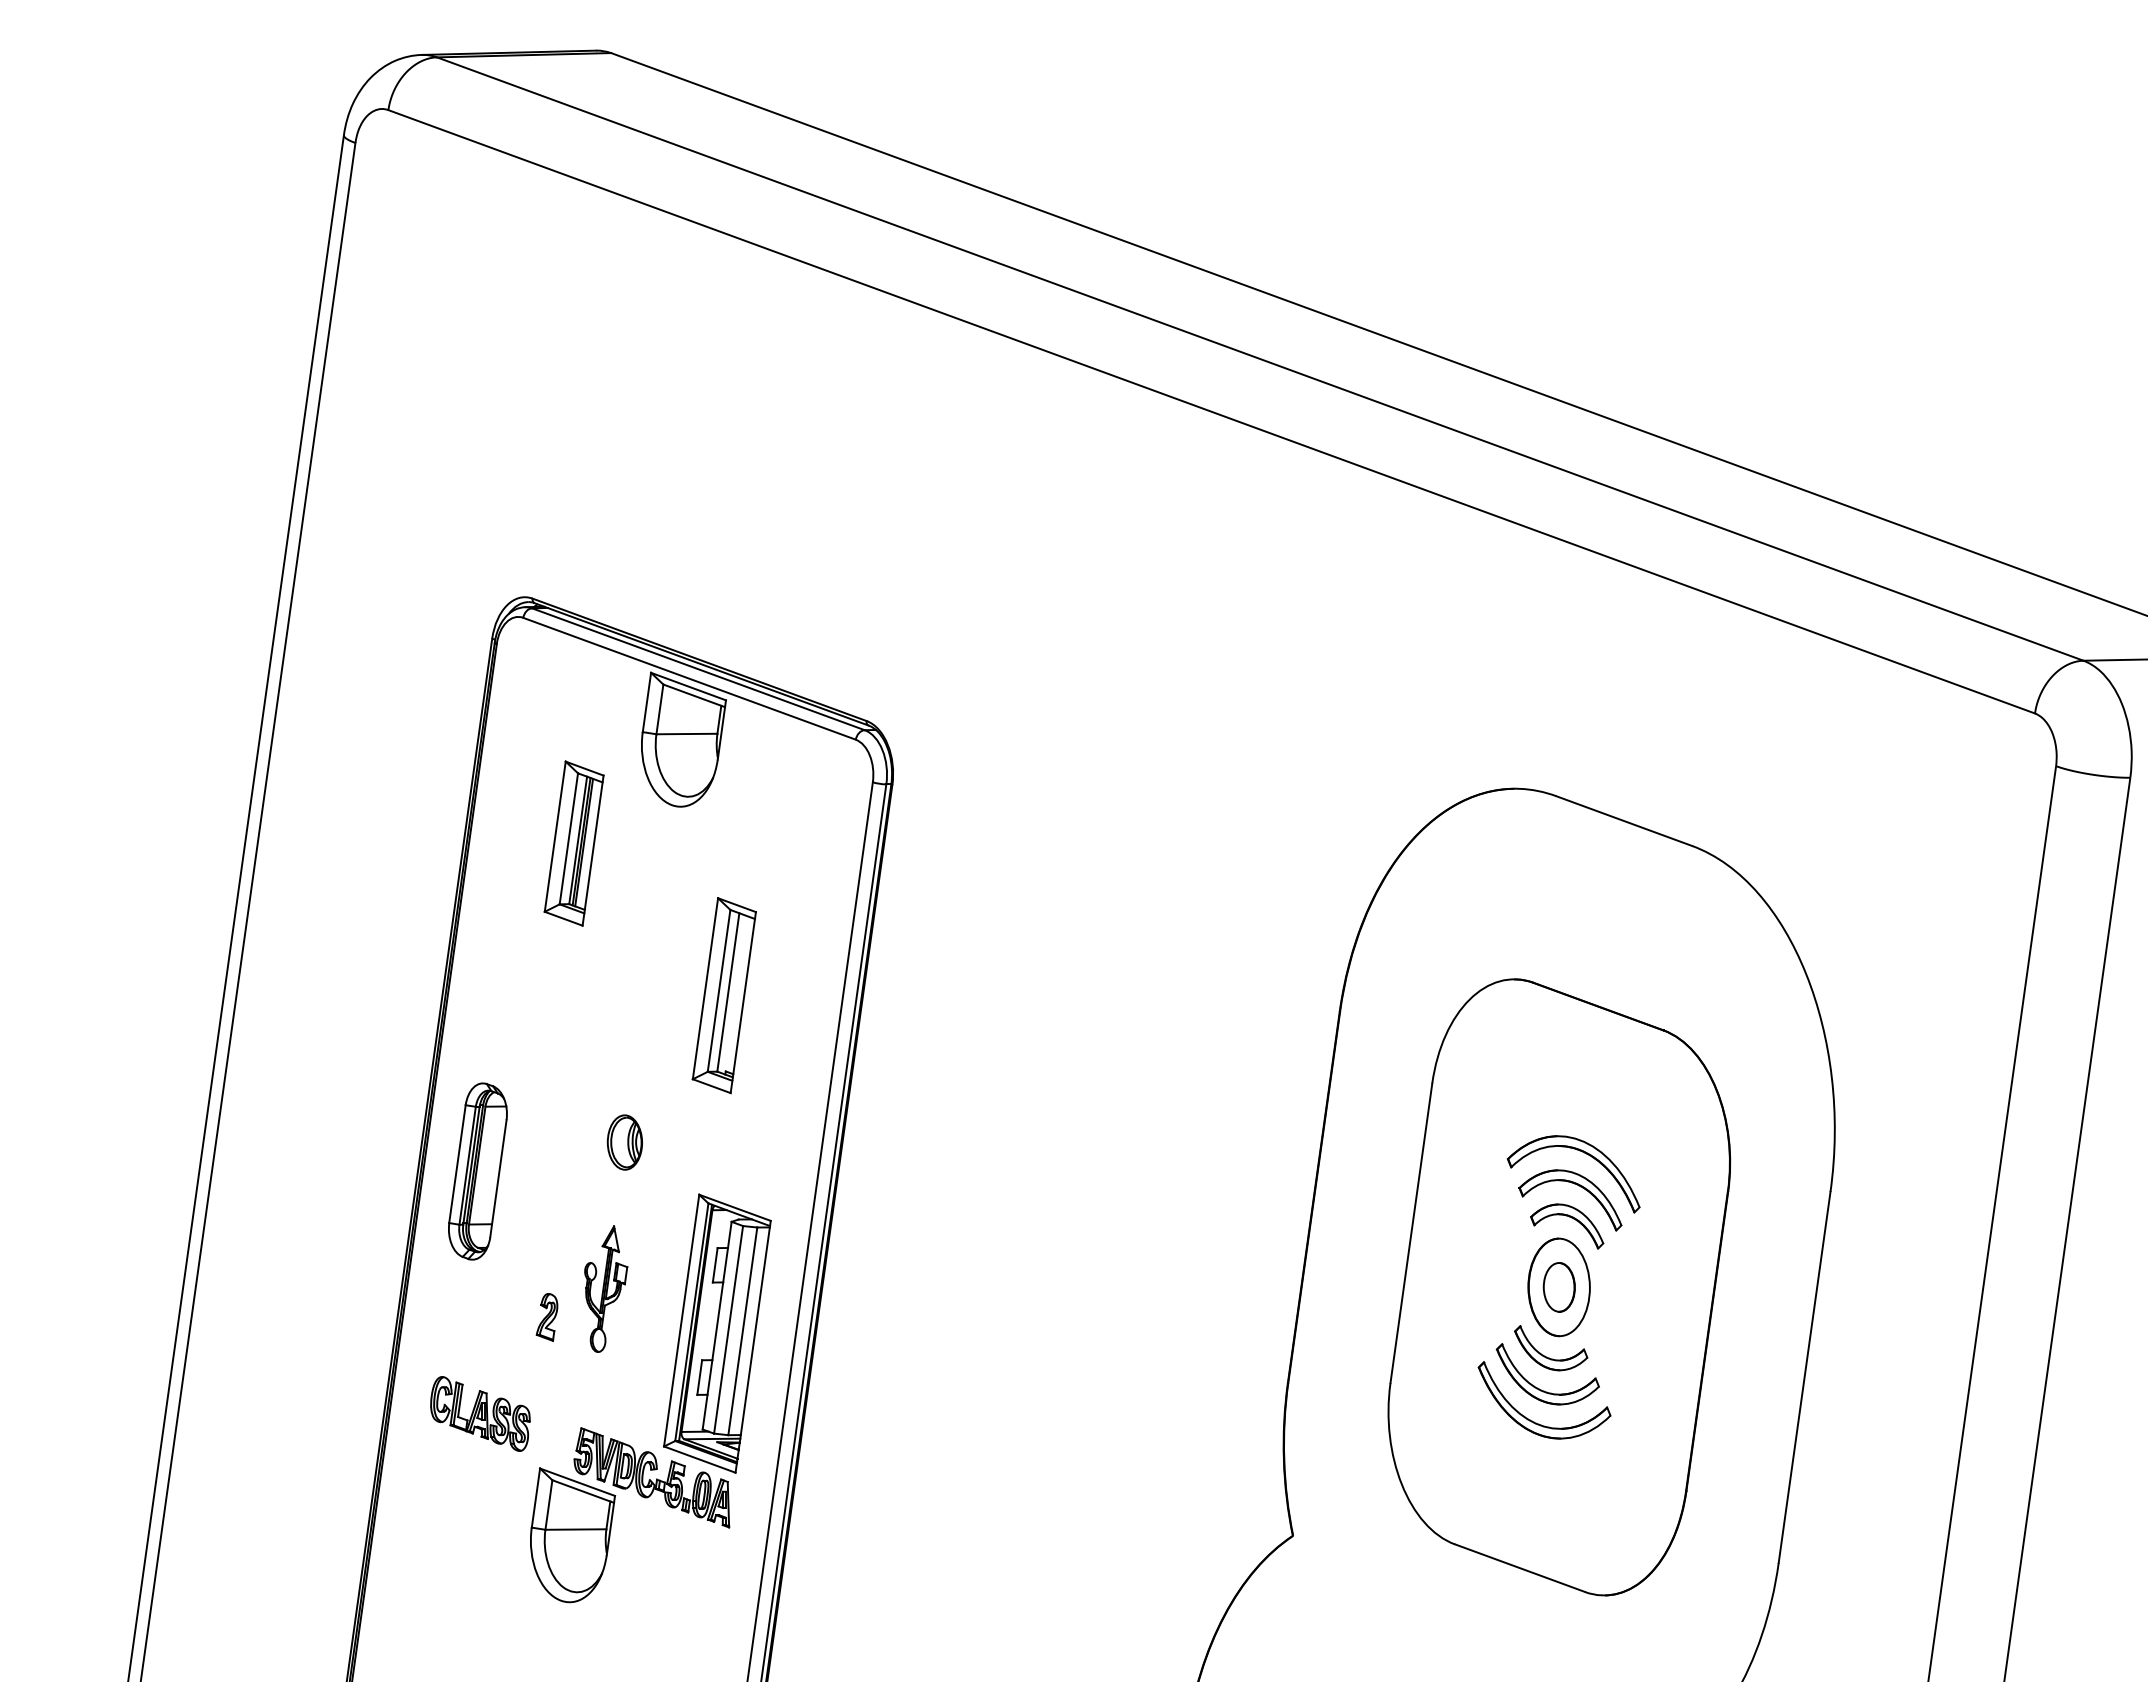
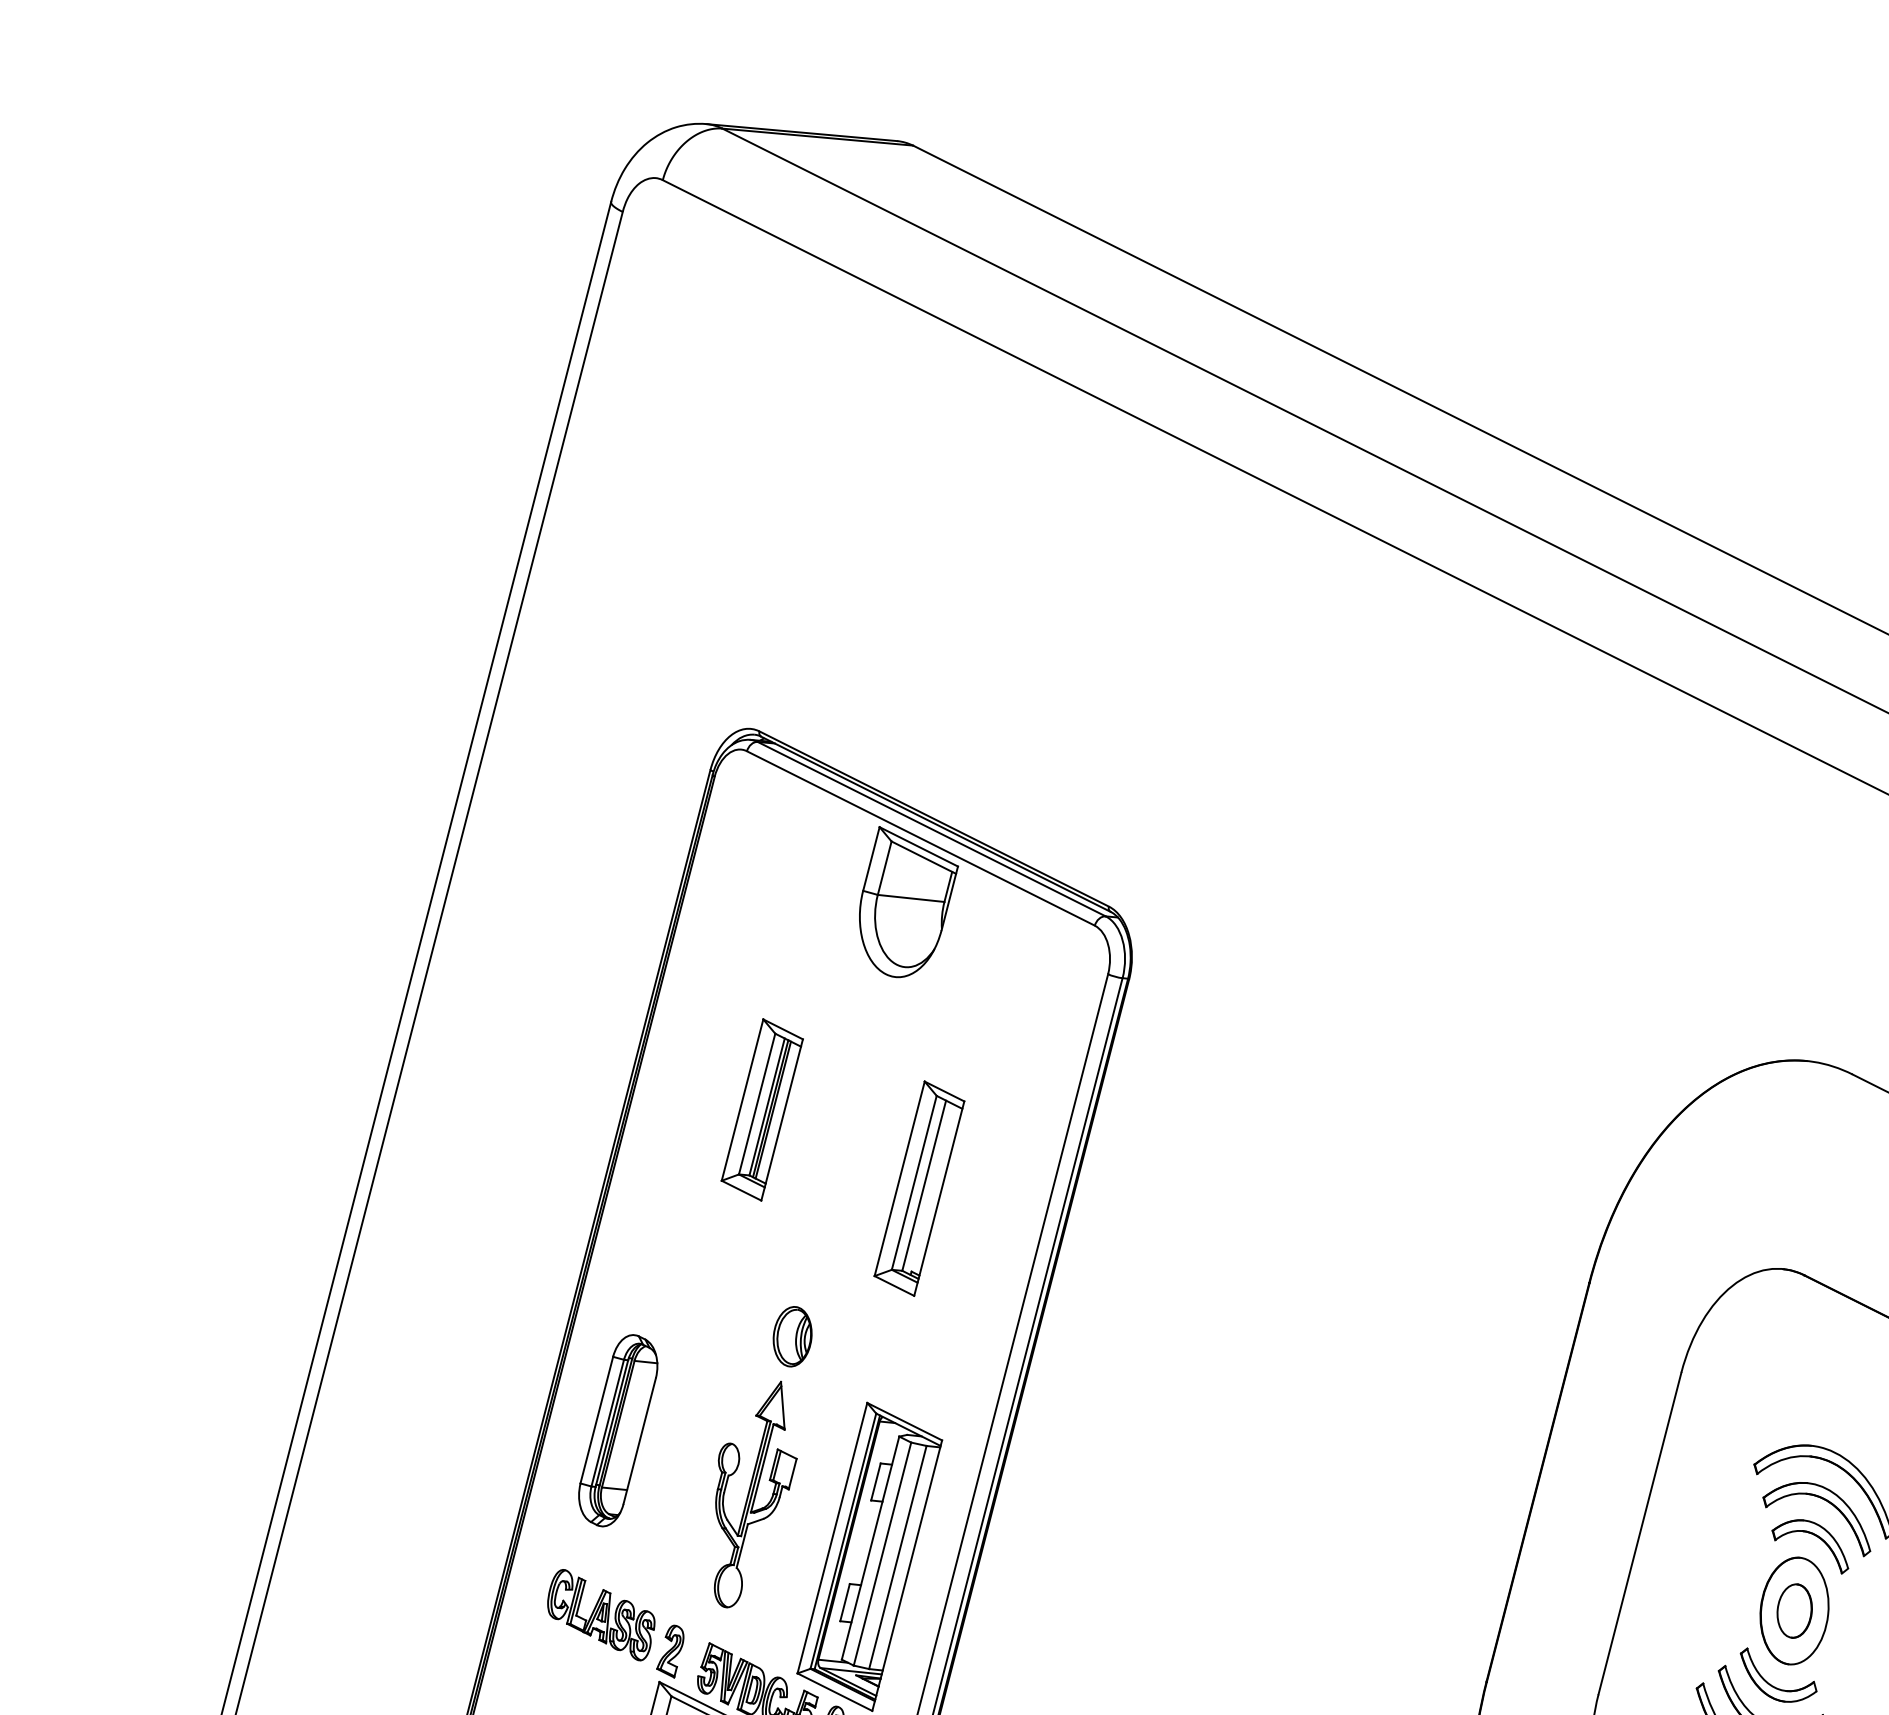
part: (573, 843) -> (761, 1109), moved
part: (477, 1171) -> (617, 1430), moved
part: (606, 1288) -> (754, 1493), size x1.67
part: (546, 1317) -> (670, 1651), moved

